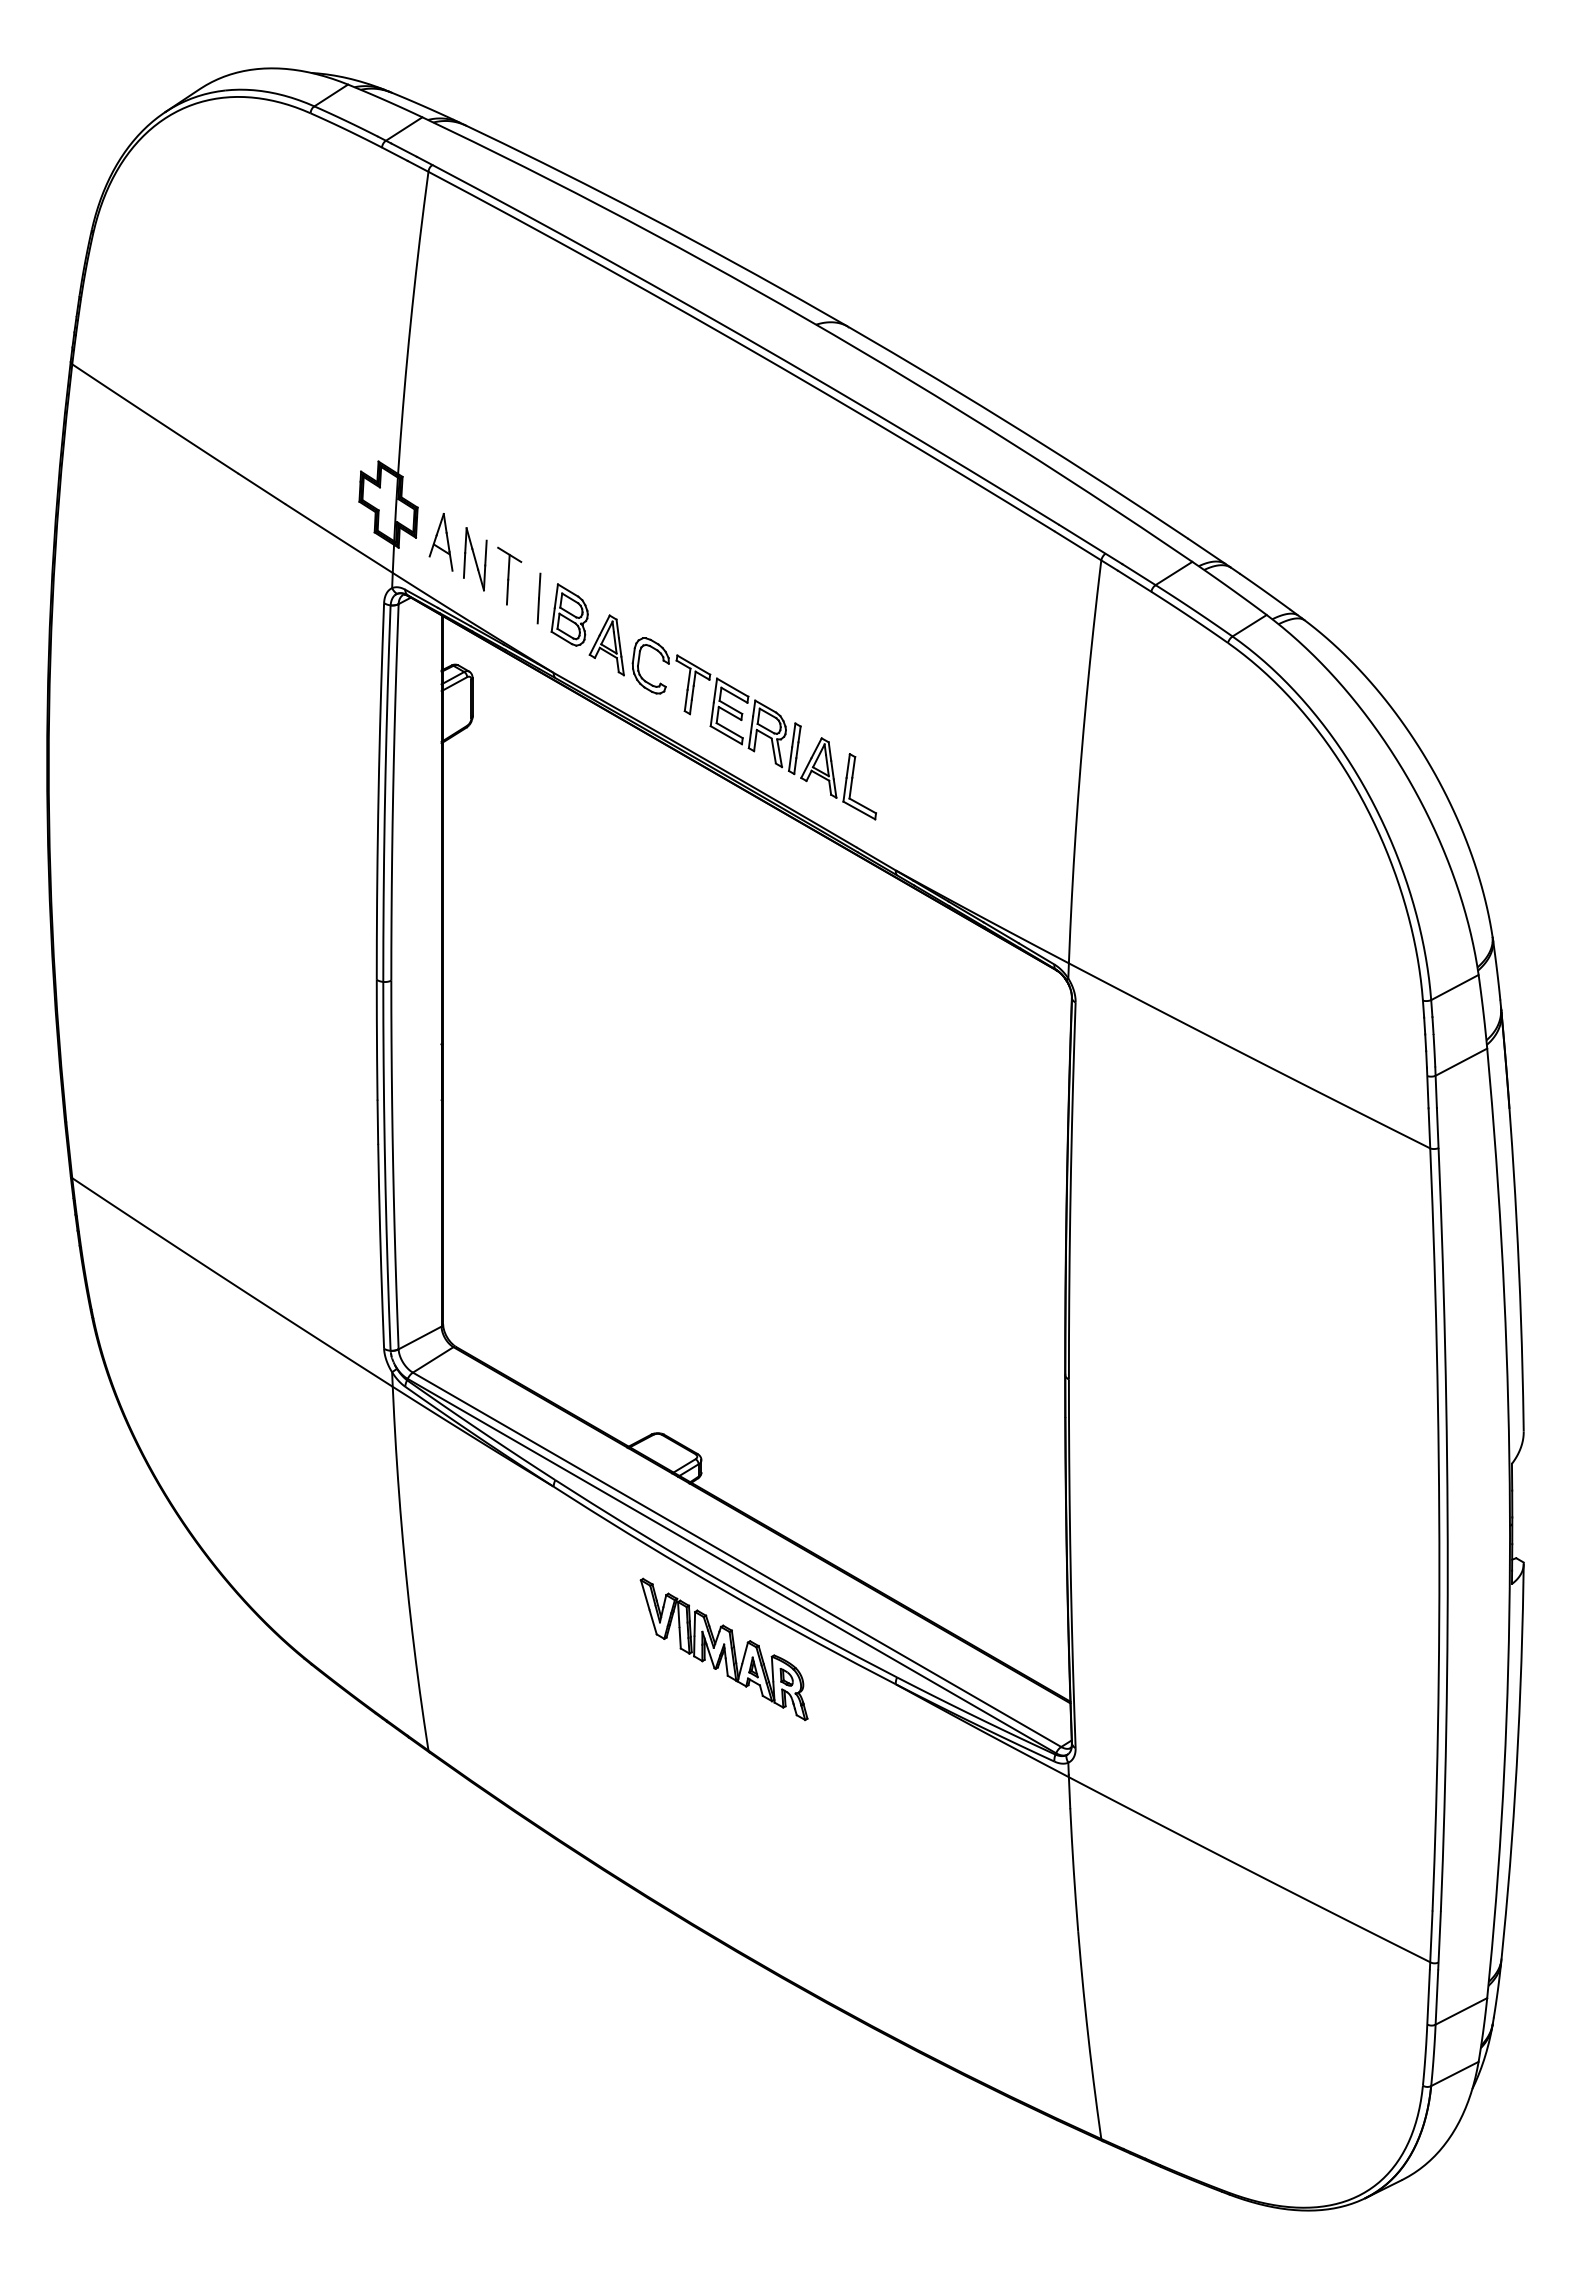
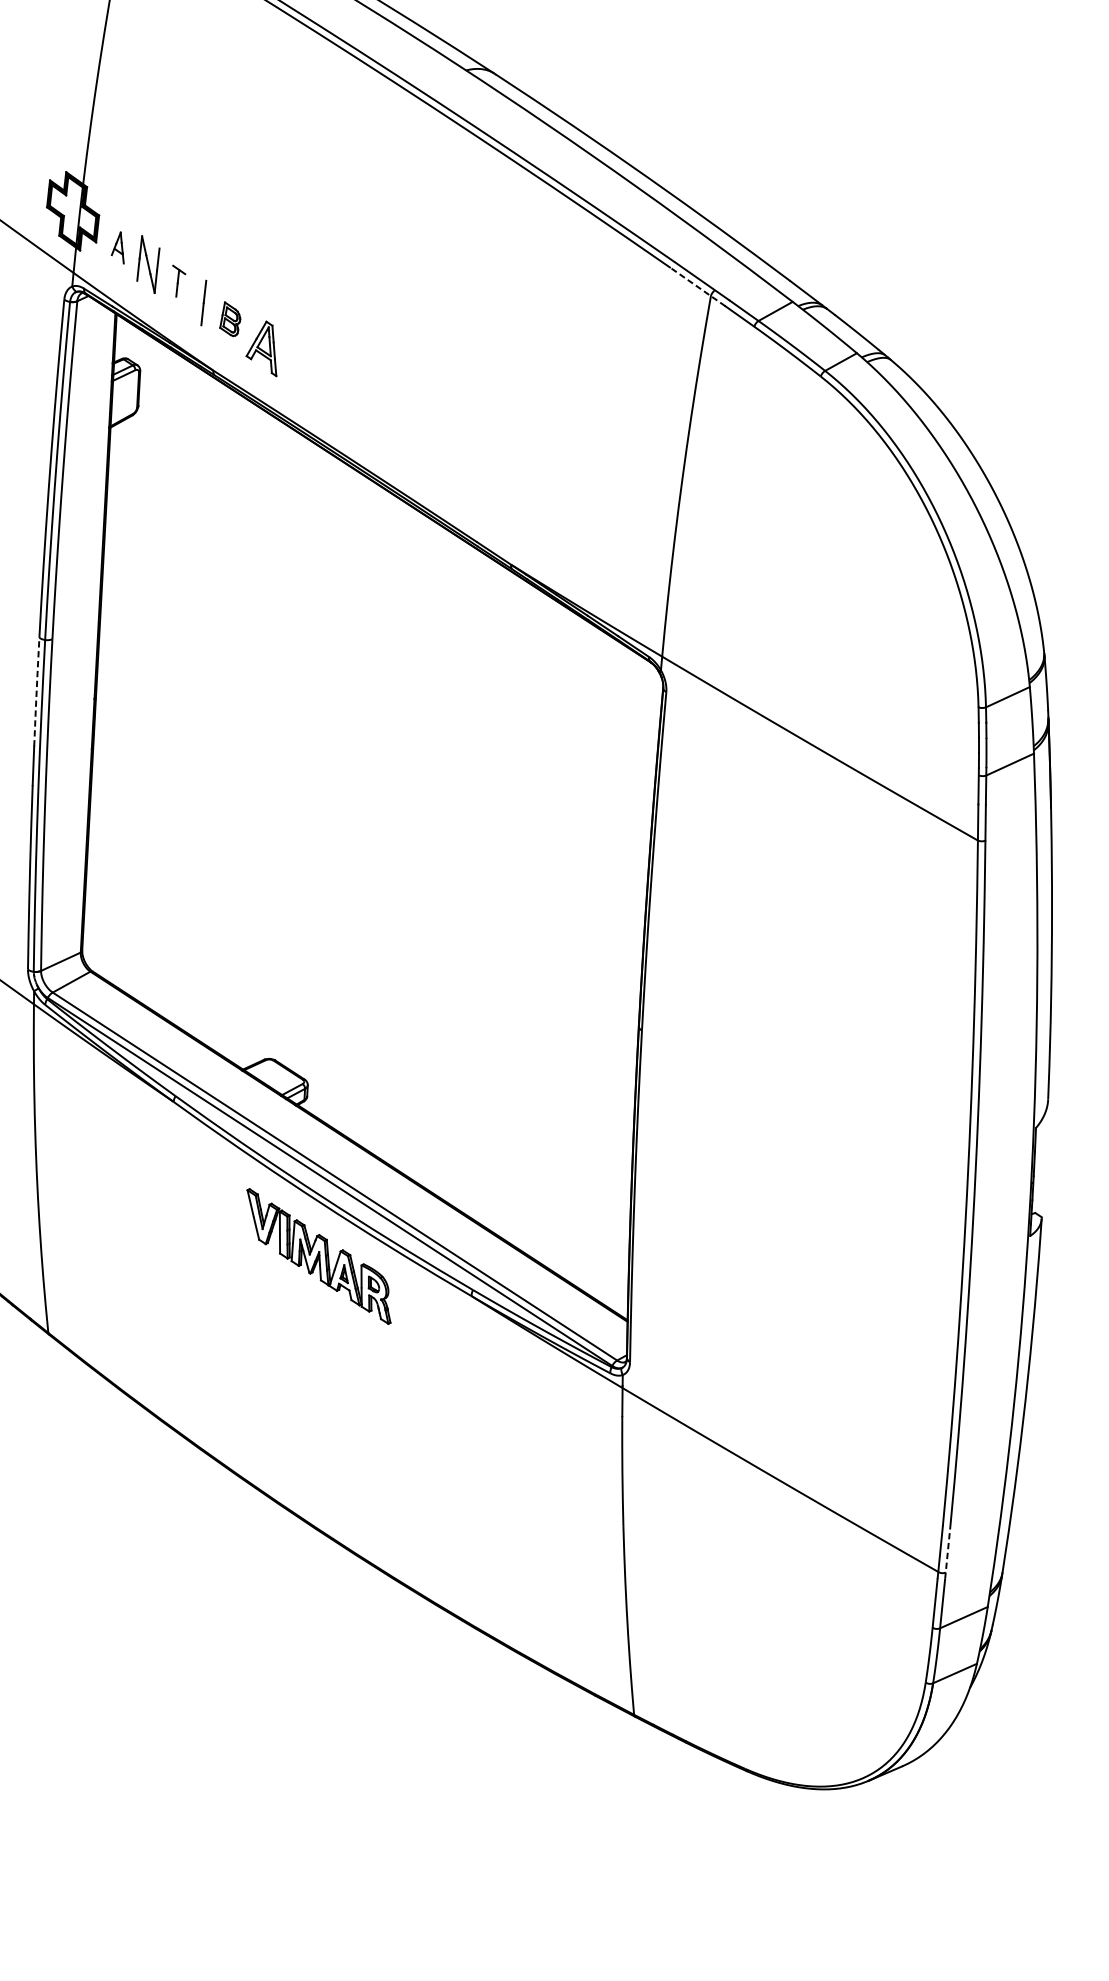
part: (440, 542) -> (117, 247), size x0.6
line: (1086, 550) -> (698, 286), solid -> dashed
part: (509, 575) -> (178, 280), size x0.6
part: (569, 614) -> (230, 318), size x0.6
part: (753, 728) -> (390, 430), removed
line: (376, 1039) -> (36, 691), solid -> dashed
line: (1439, 1940) -> (947, 1552), solid -> dashed

